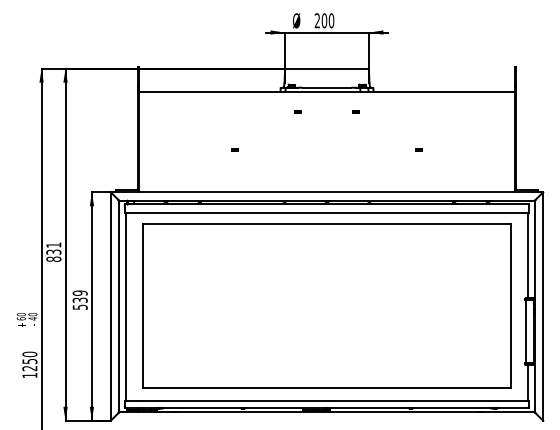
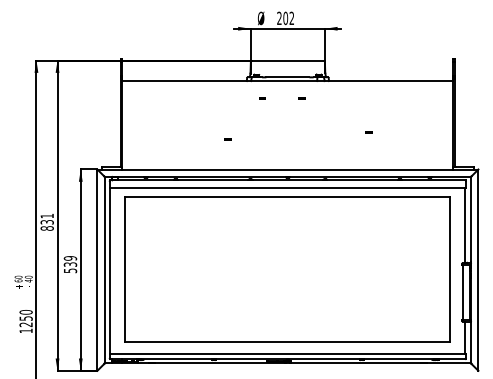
text: (331, 20) -> (291, 18), 200 -> 202
part: (355, 111) -> (301, 98), moved
part: (234, 149) -> (227, 138), moved

